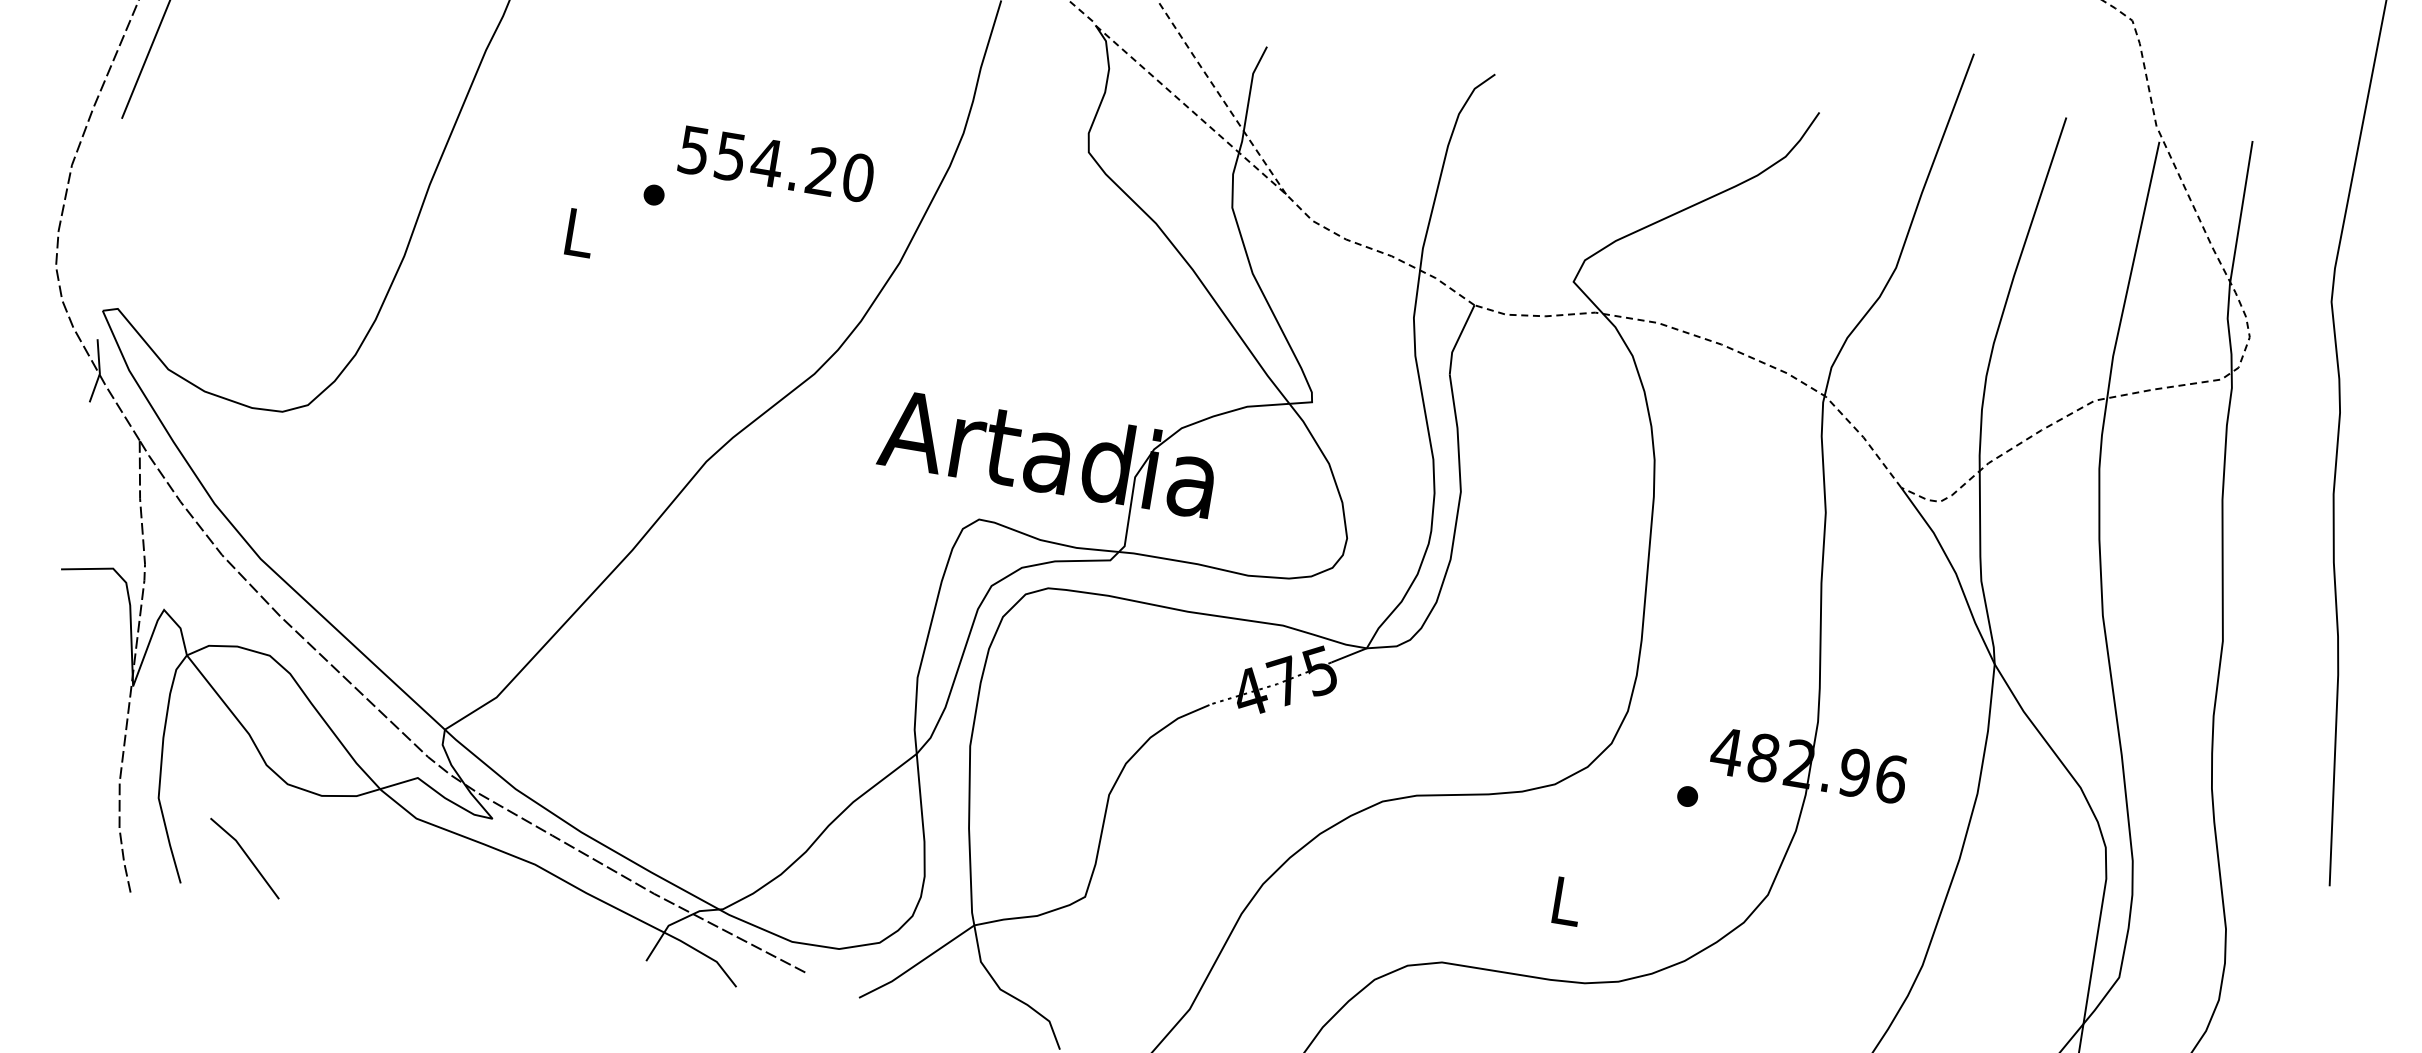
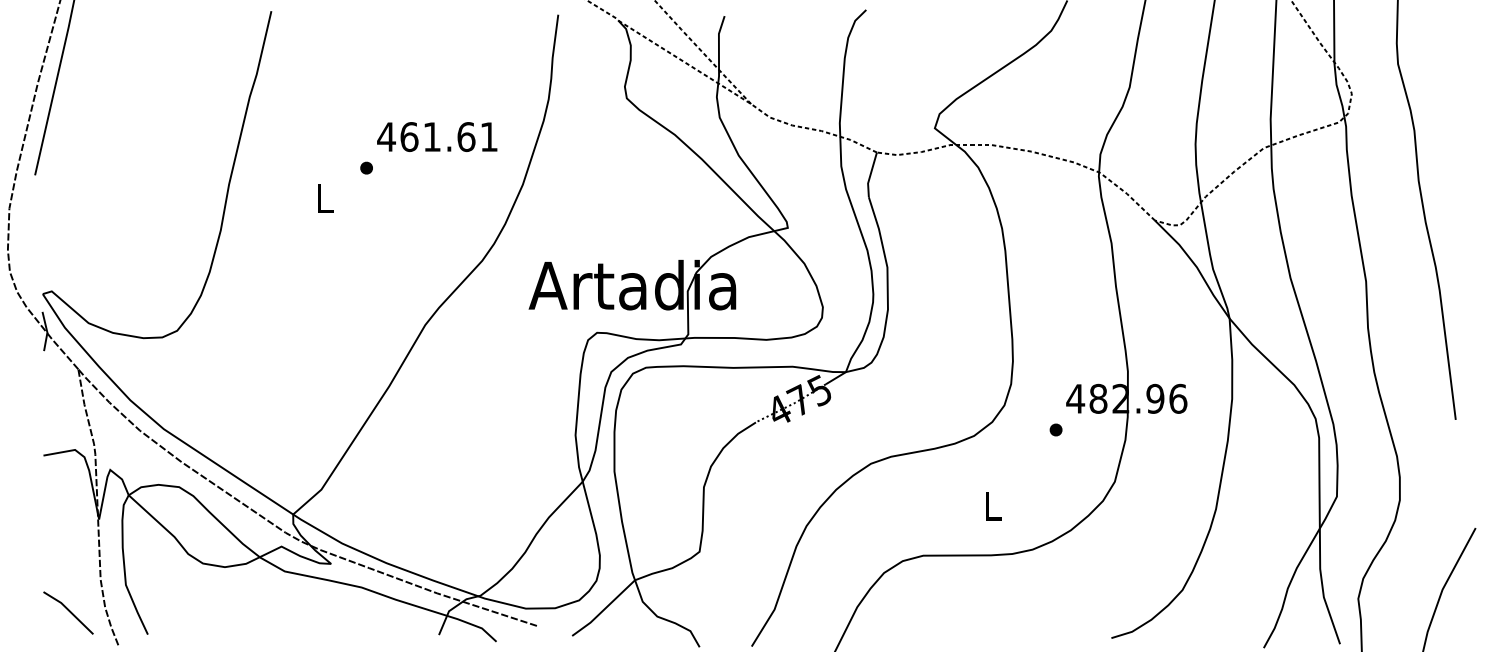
text: (775, 164) -> (437, 137), 554.20 -> 461.61
line: (245, 856) -> (68, 611), moved

